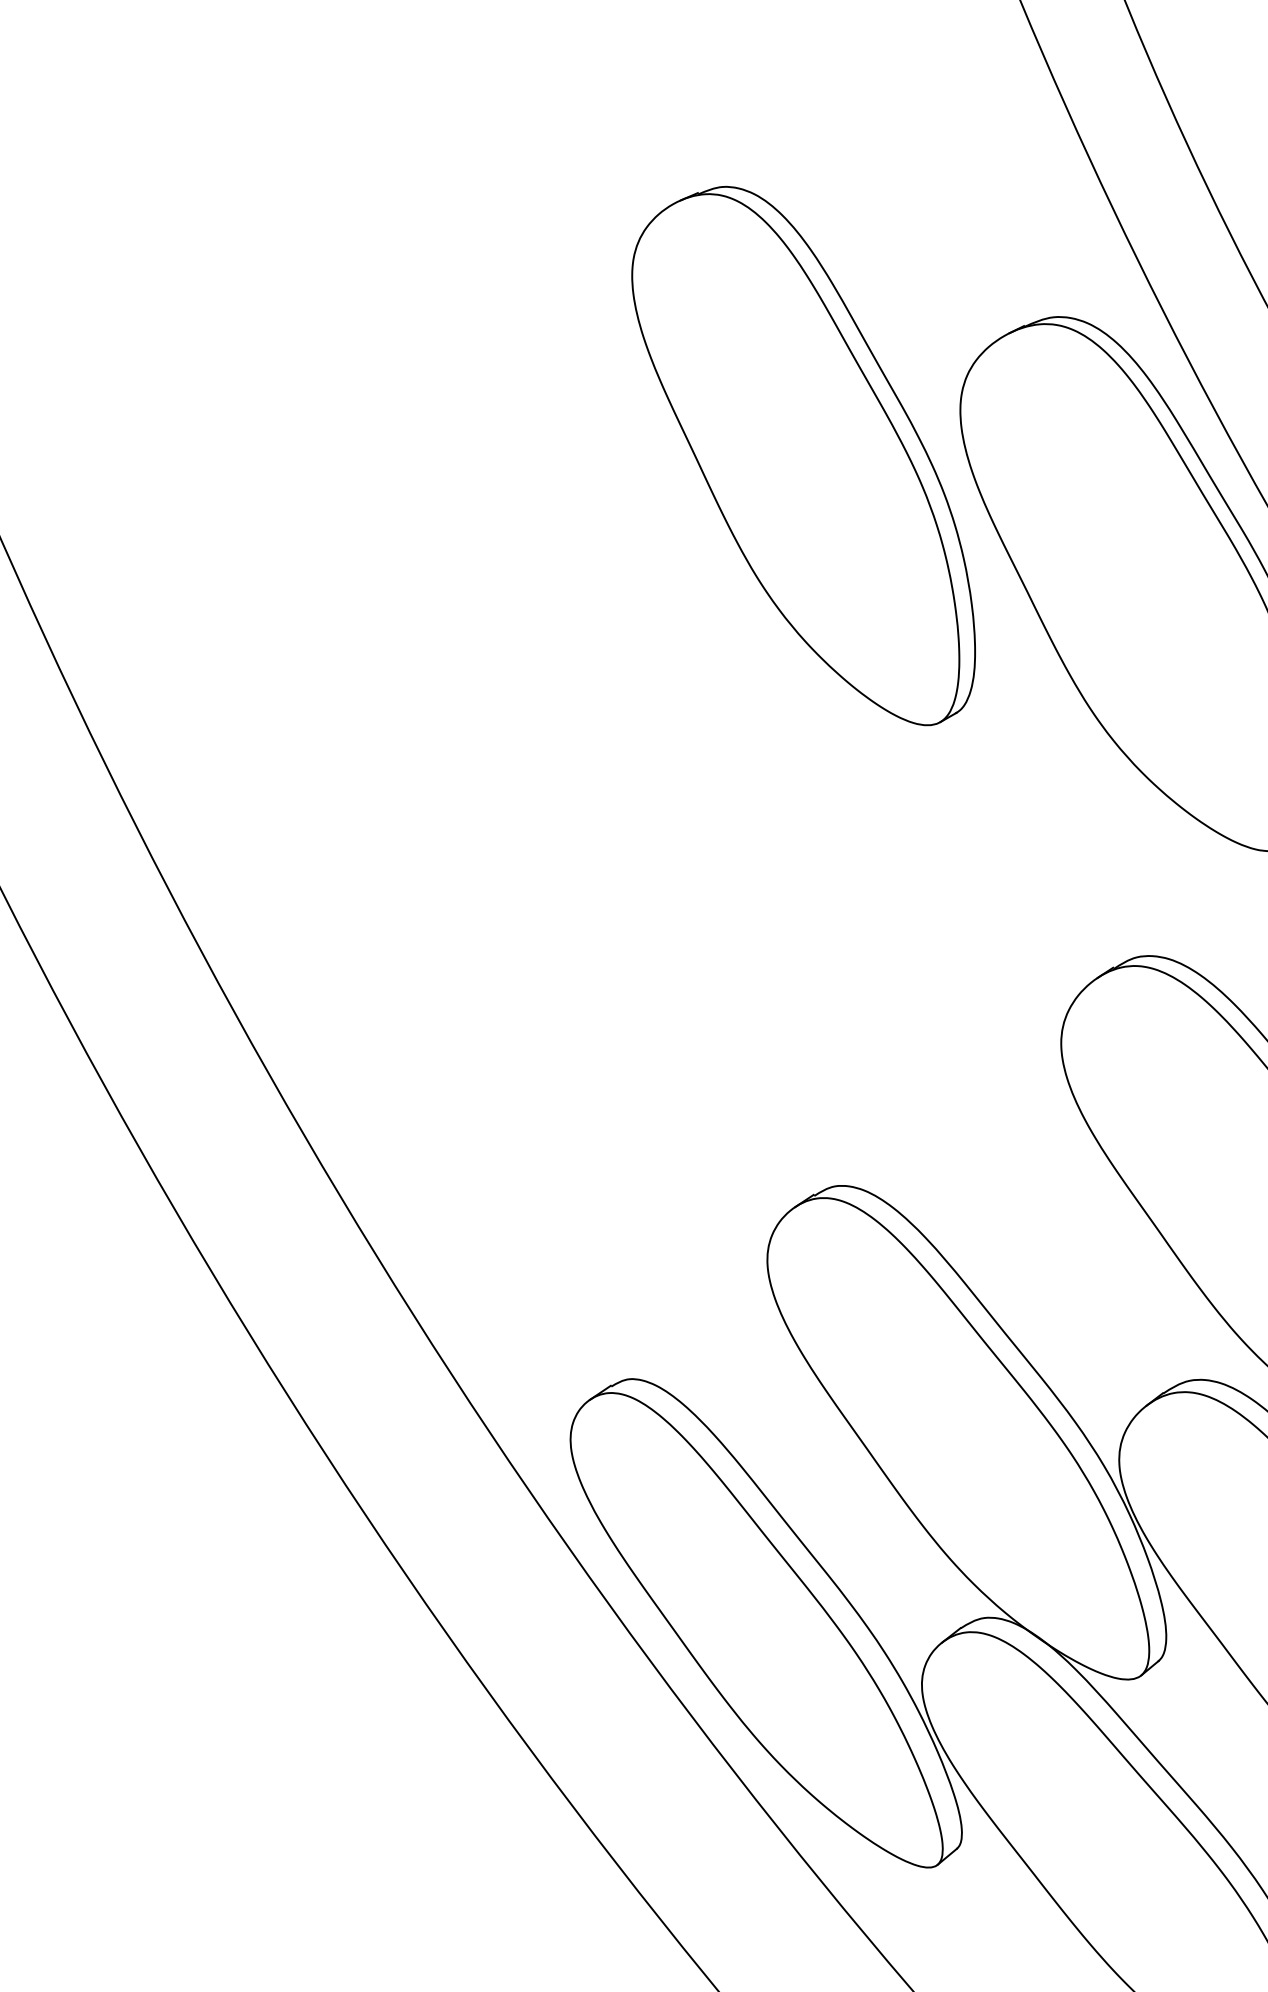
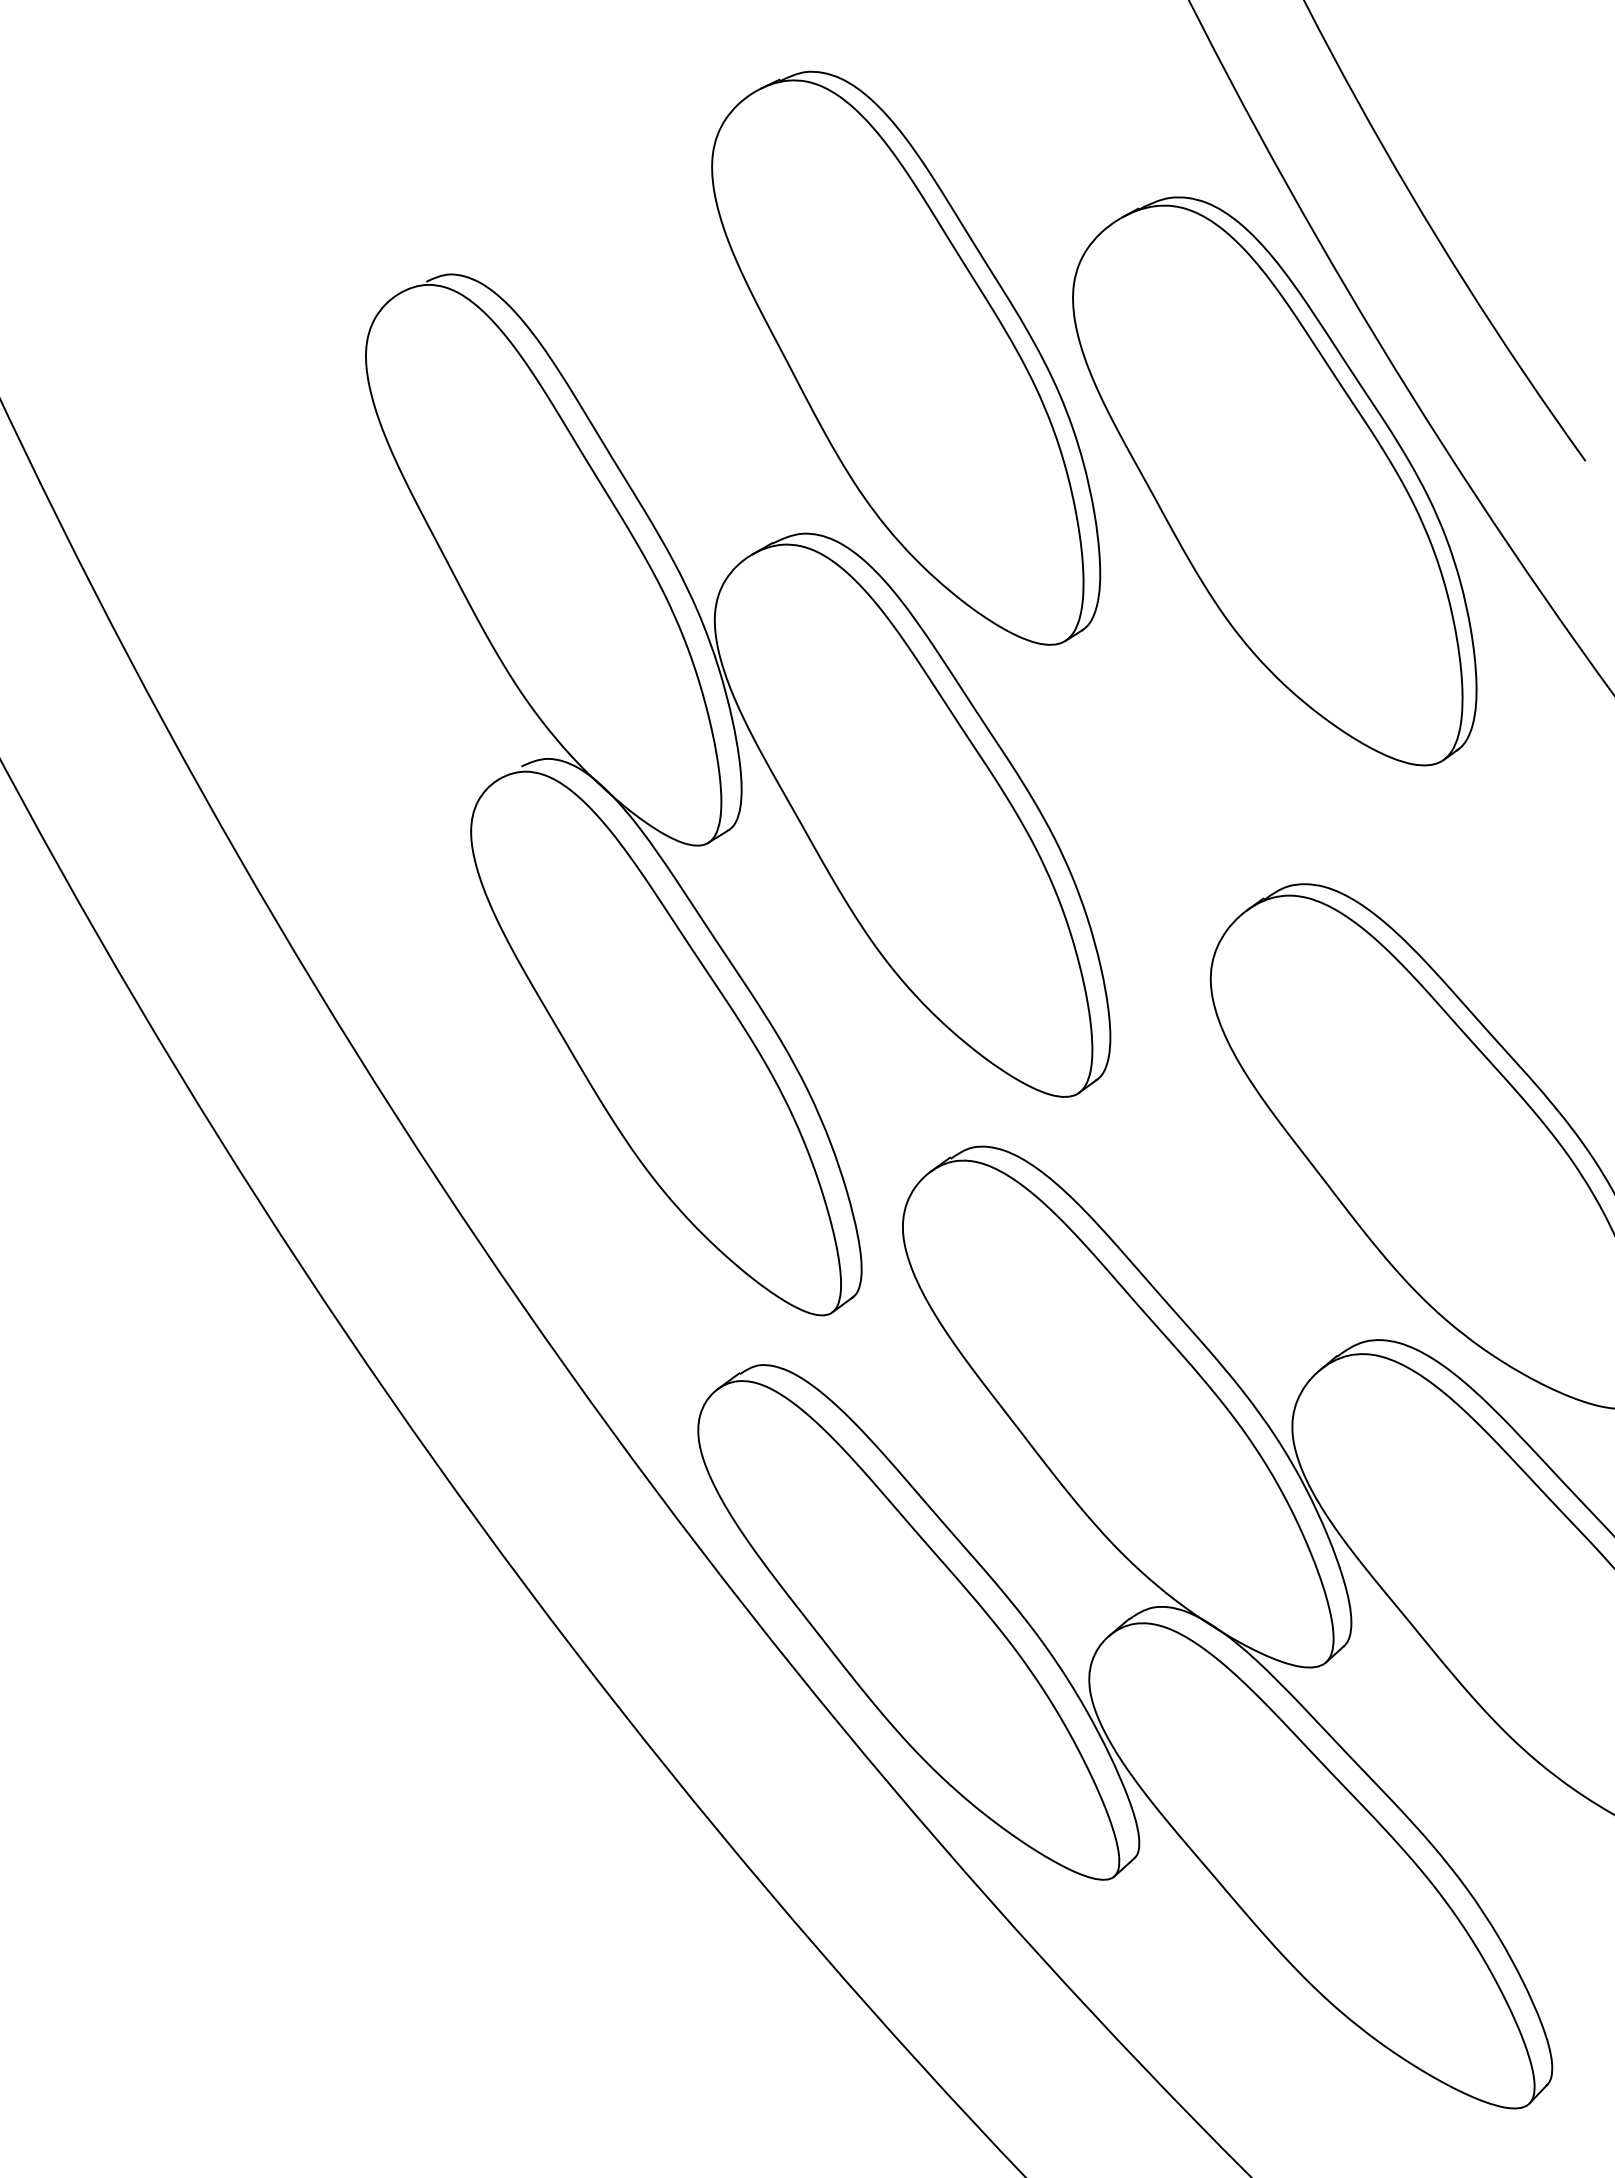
part: (632, 851) -> (738, 794), added

